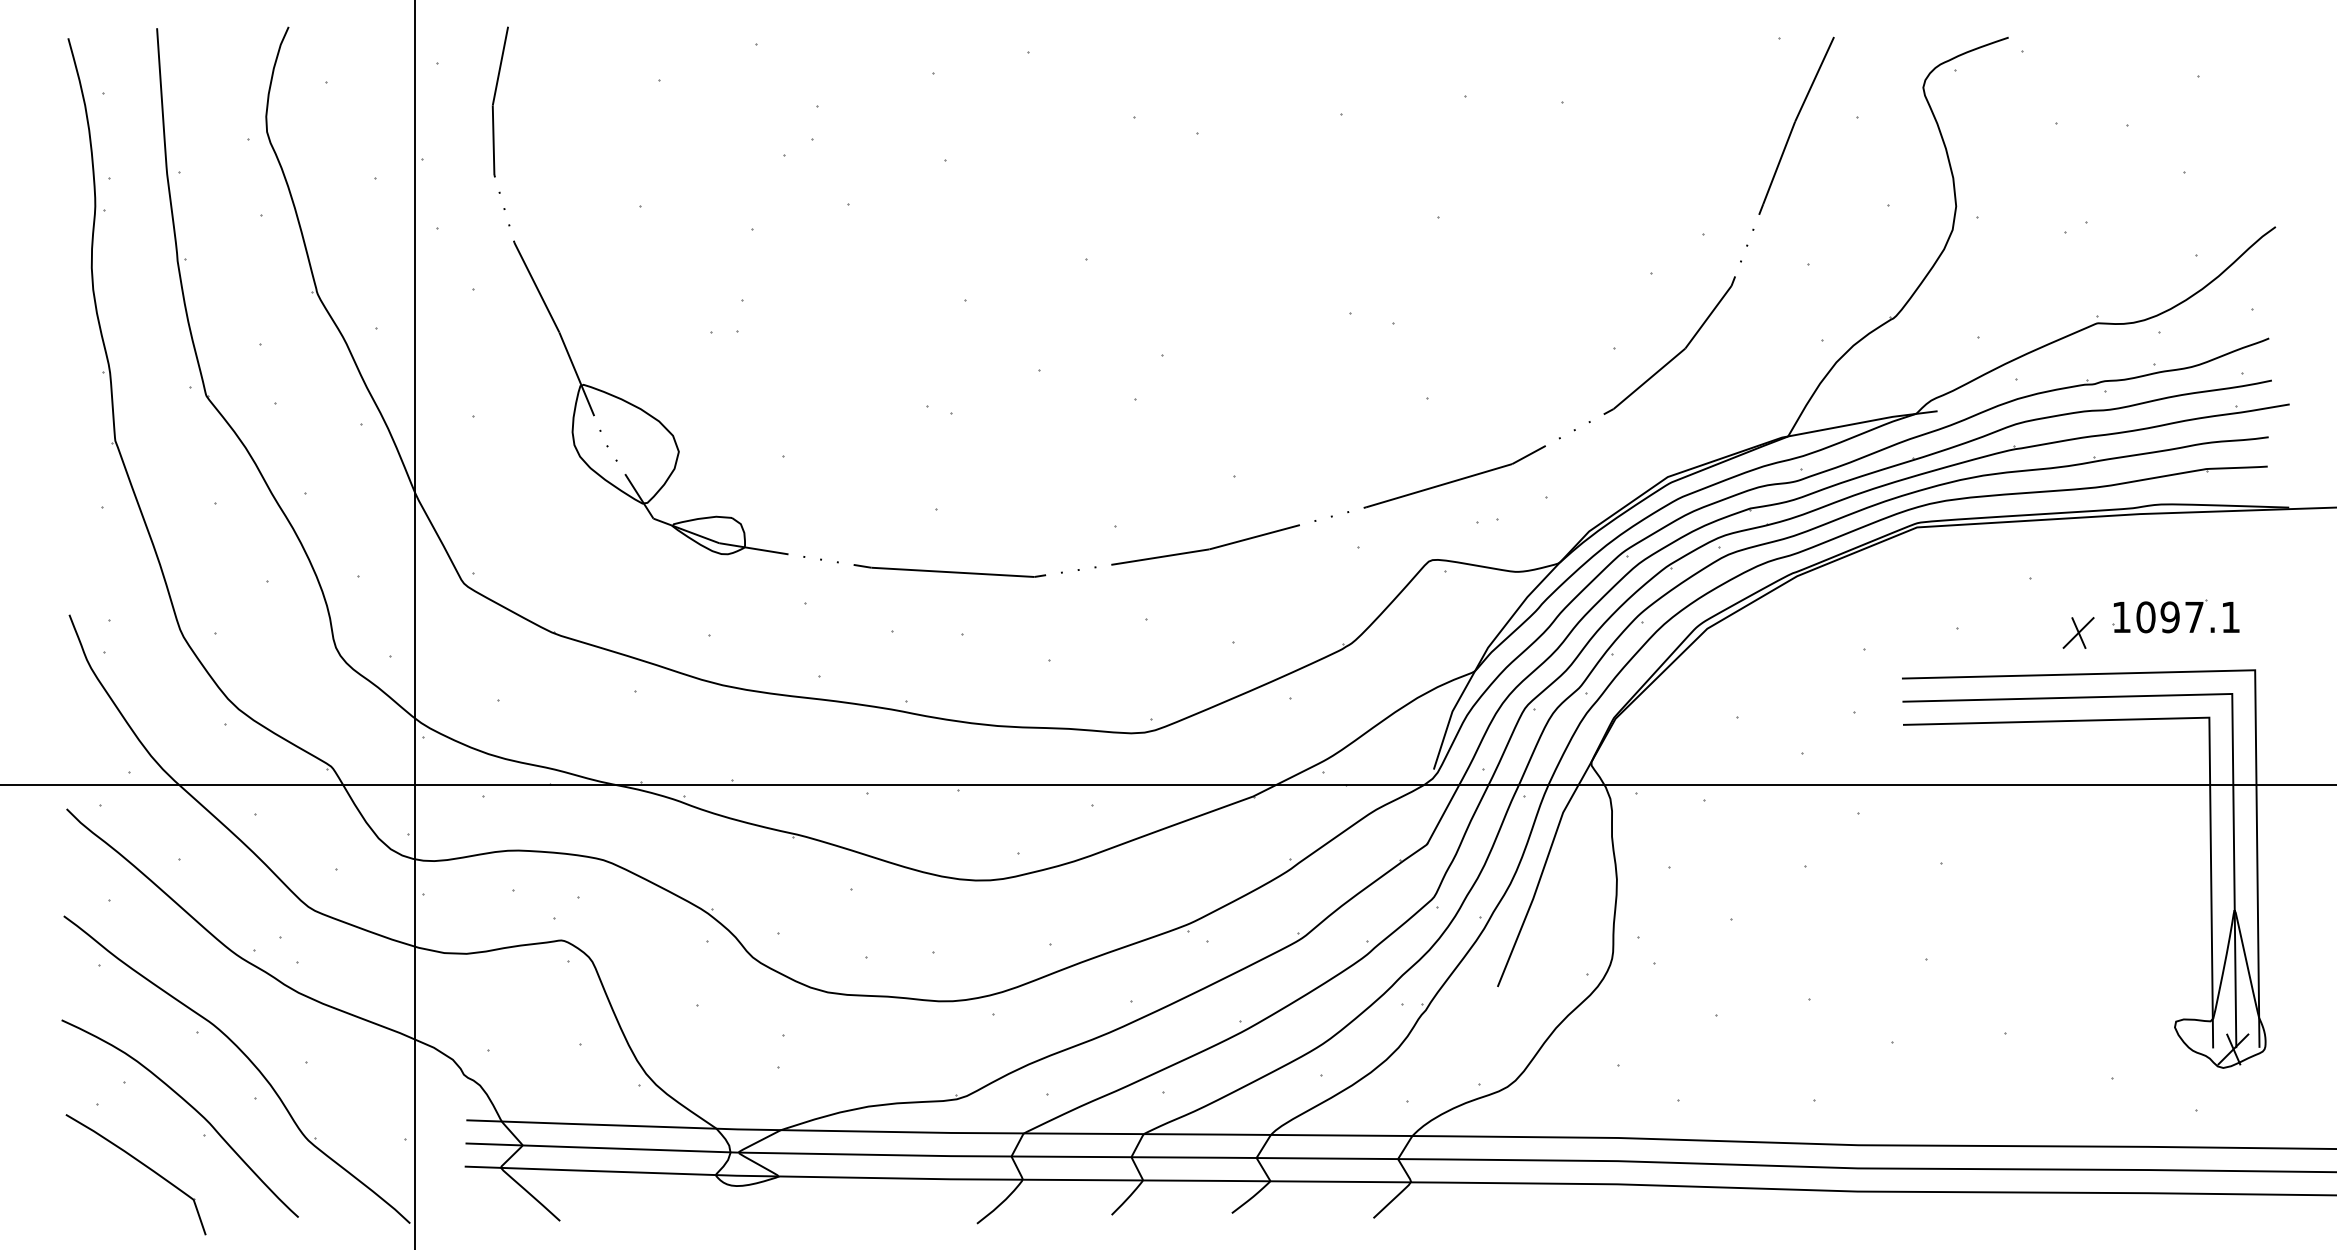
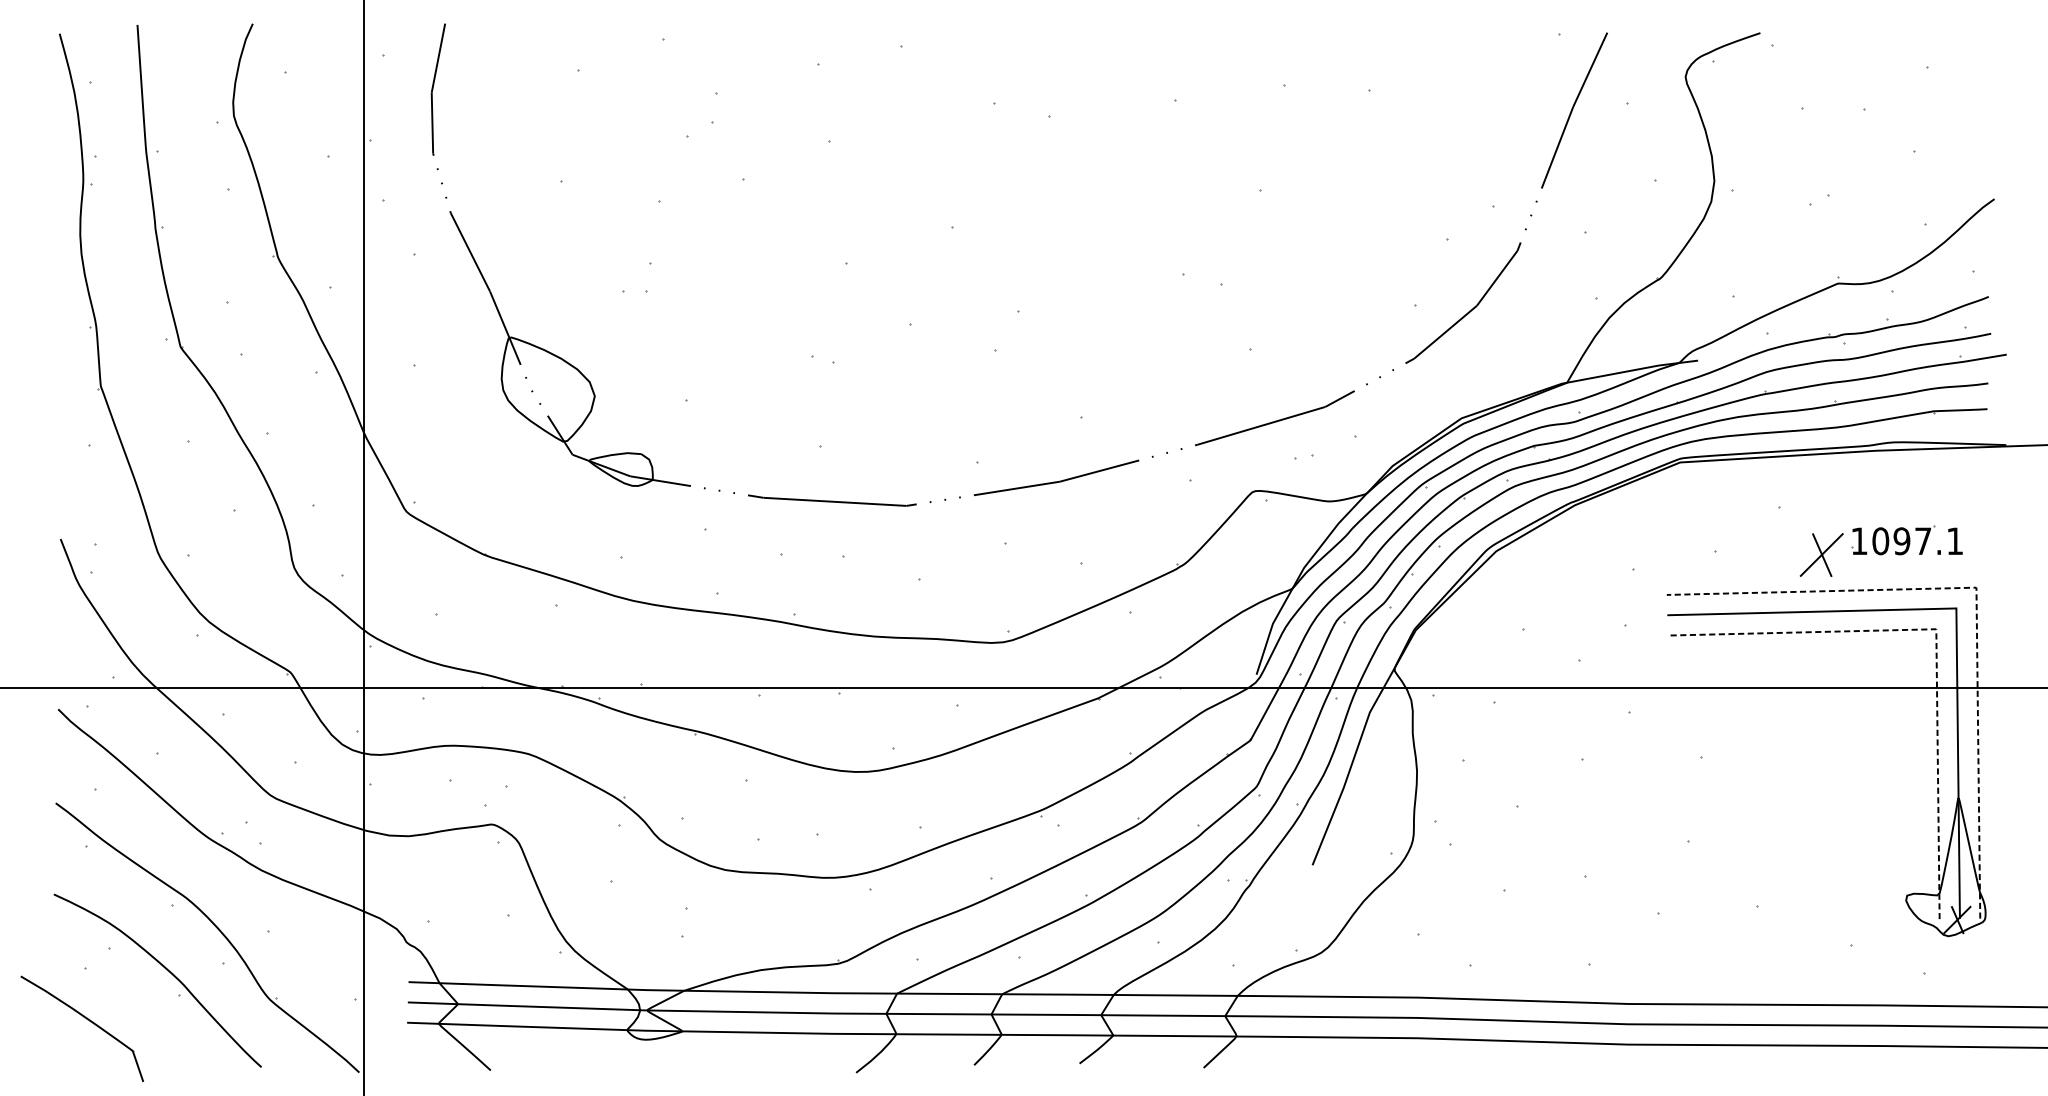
part: (2078, 632) -> (1821, 554), size x1.6
line: (2255, 681) -> (1976, 597), solid -> dashed
line: (2209, 728) -> (1936, 638), solid -> dashed
part: (143, 1165) -> (88, 1020), moved

